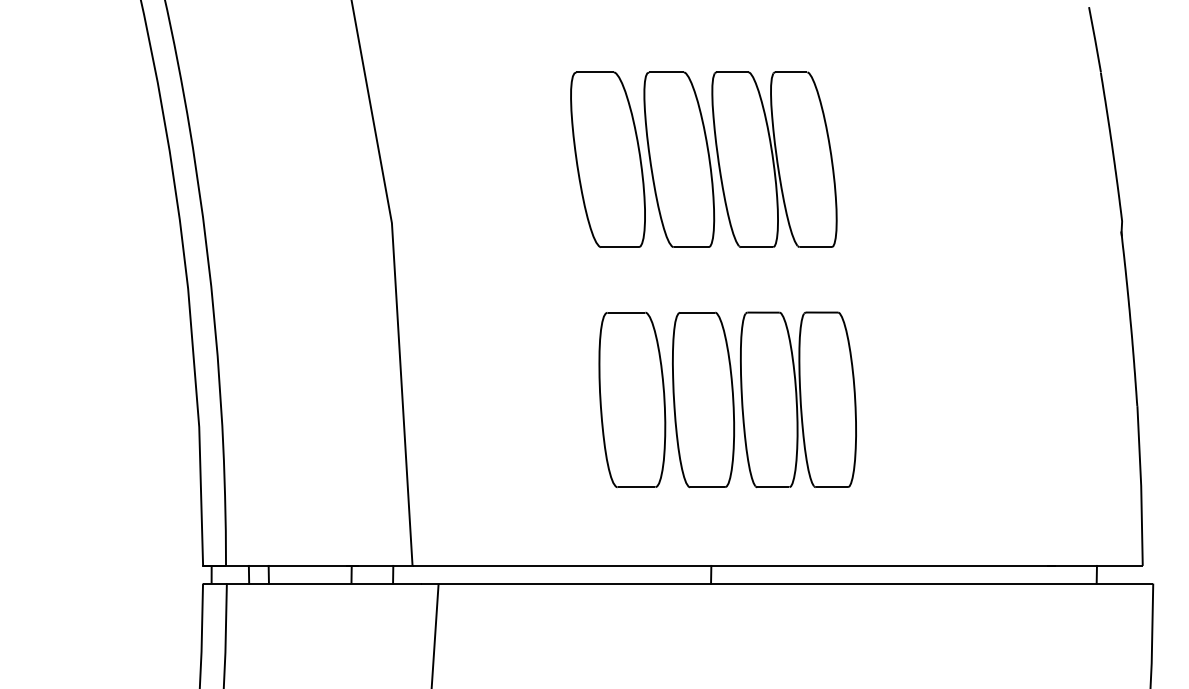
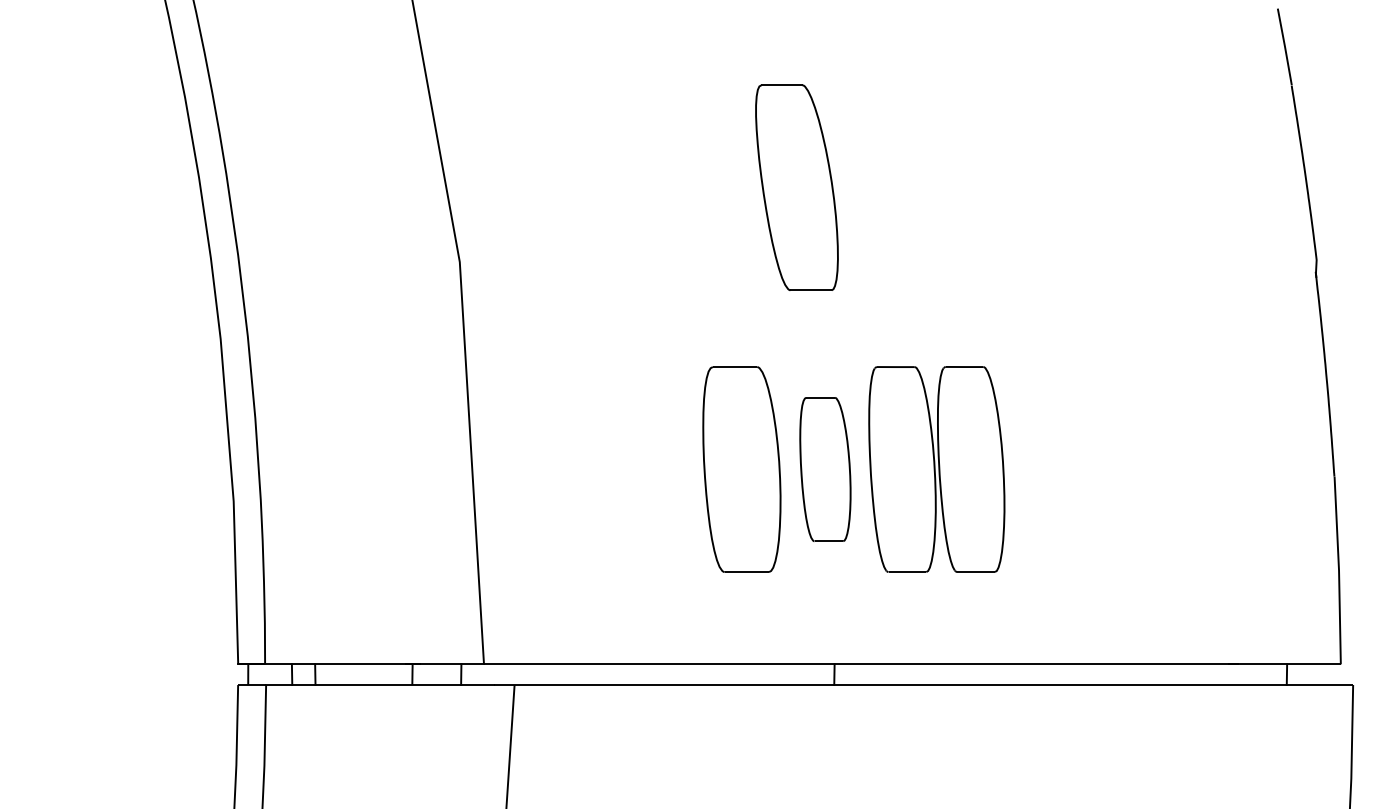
part: (608, 159) -> (713, 187), removed
part: (774, 159) -> (908, 187), removed
part: (703, 399) -> (825, 469), size x0.7

